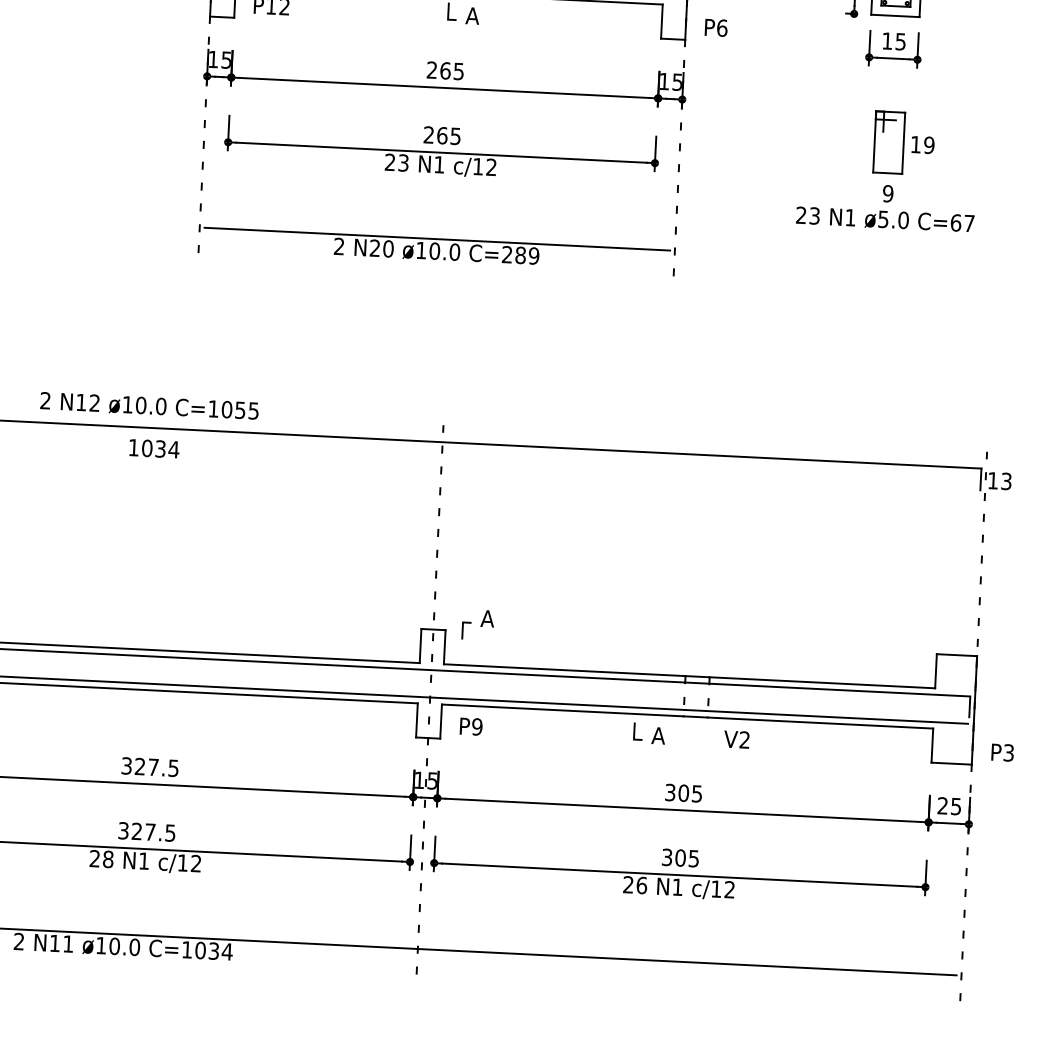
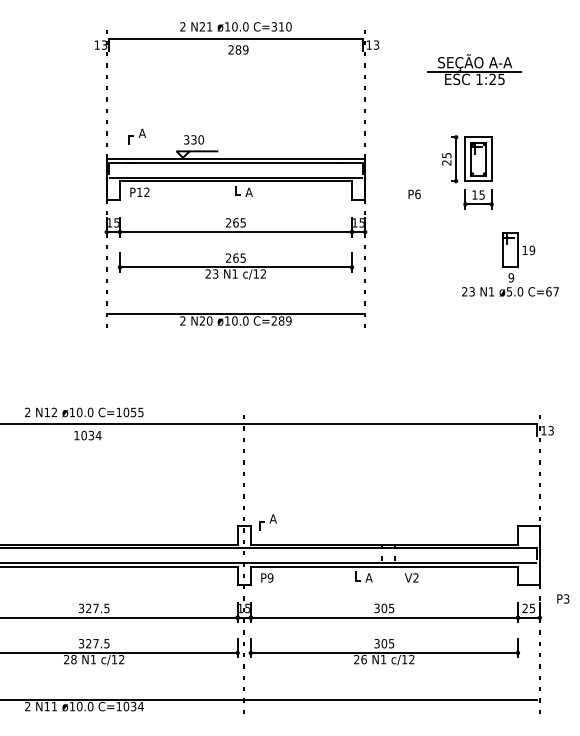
text: (715, 28) -> (414, 194), moved
part: (887, 169) -> (510, 264), moved
text: (1003, 751) -> (563, 598), moved

